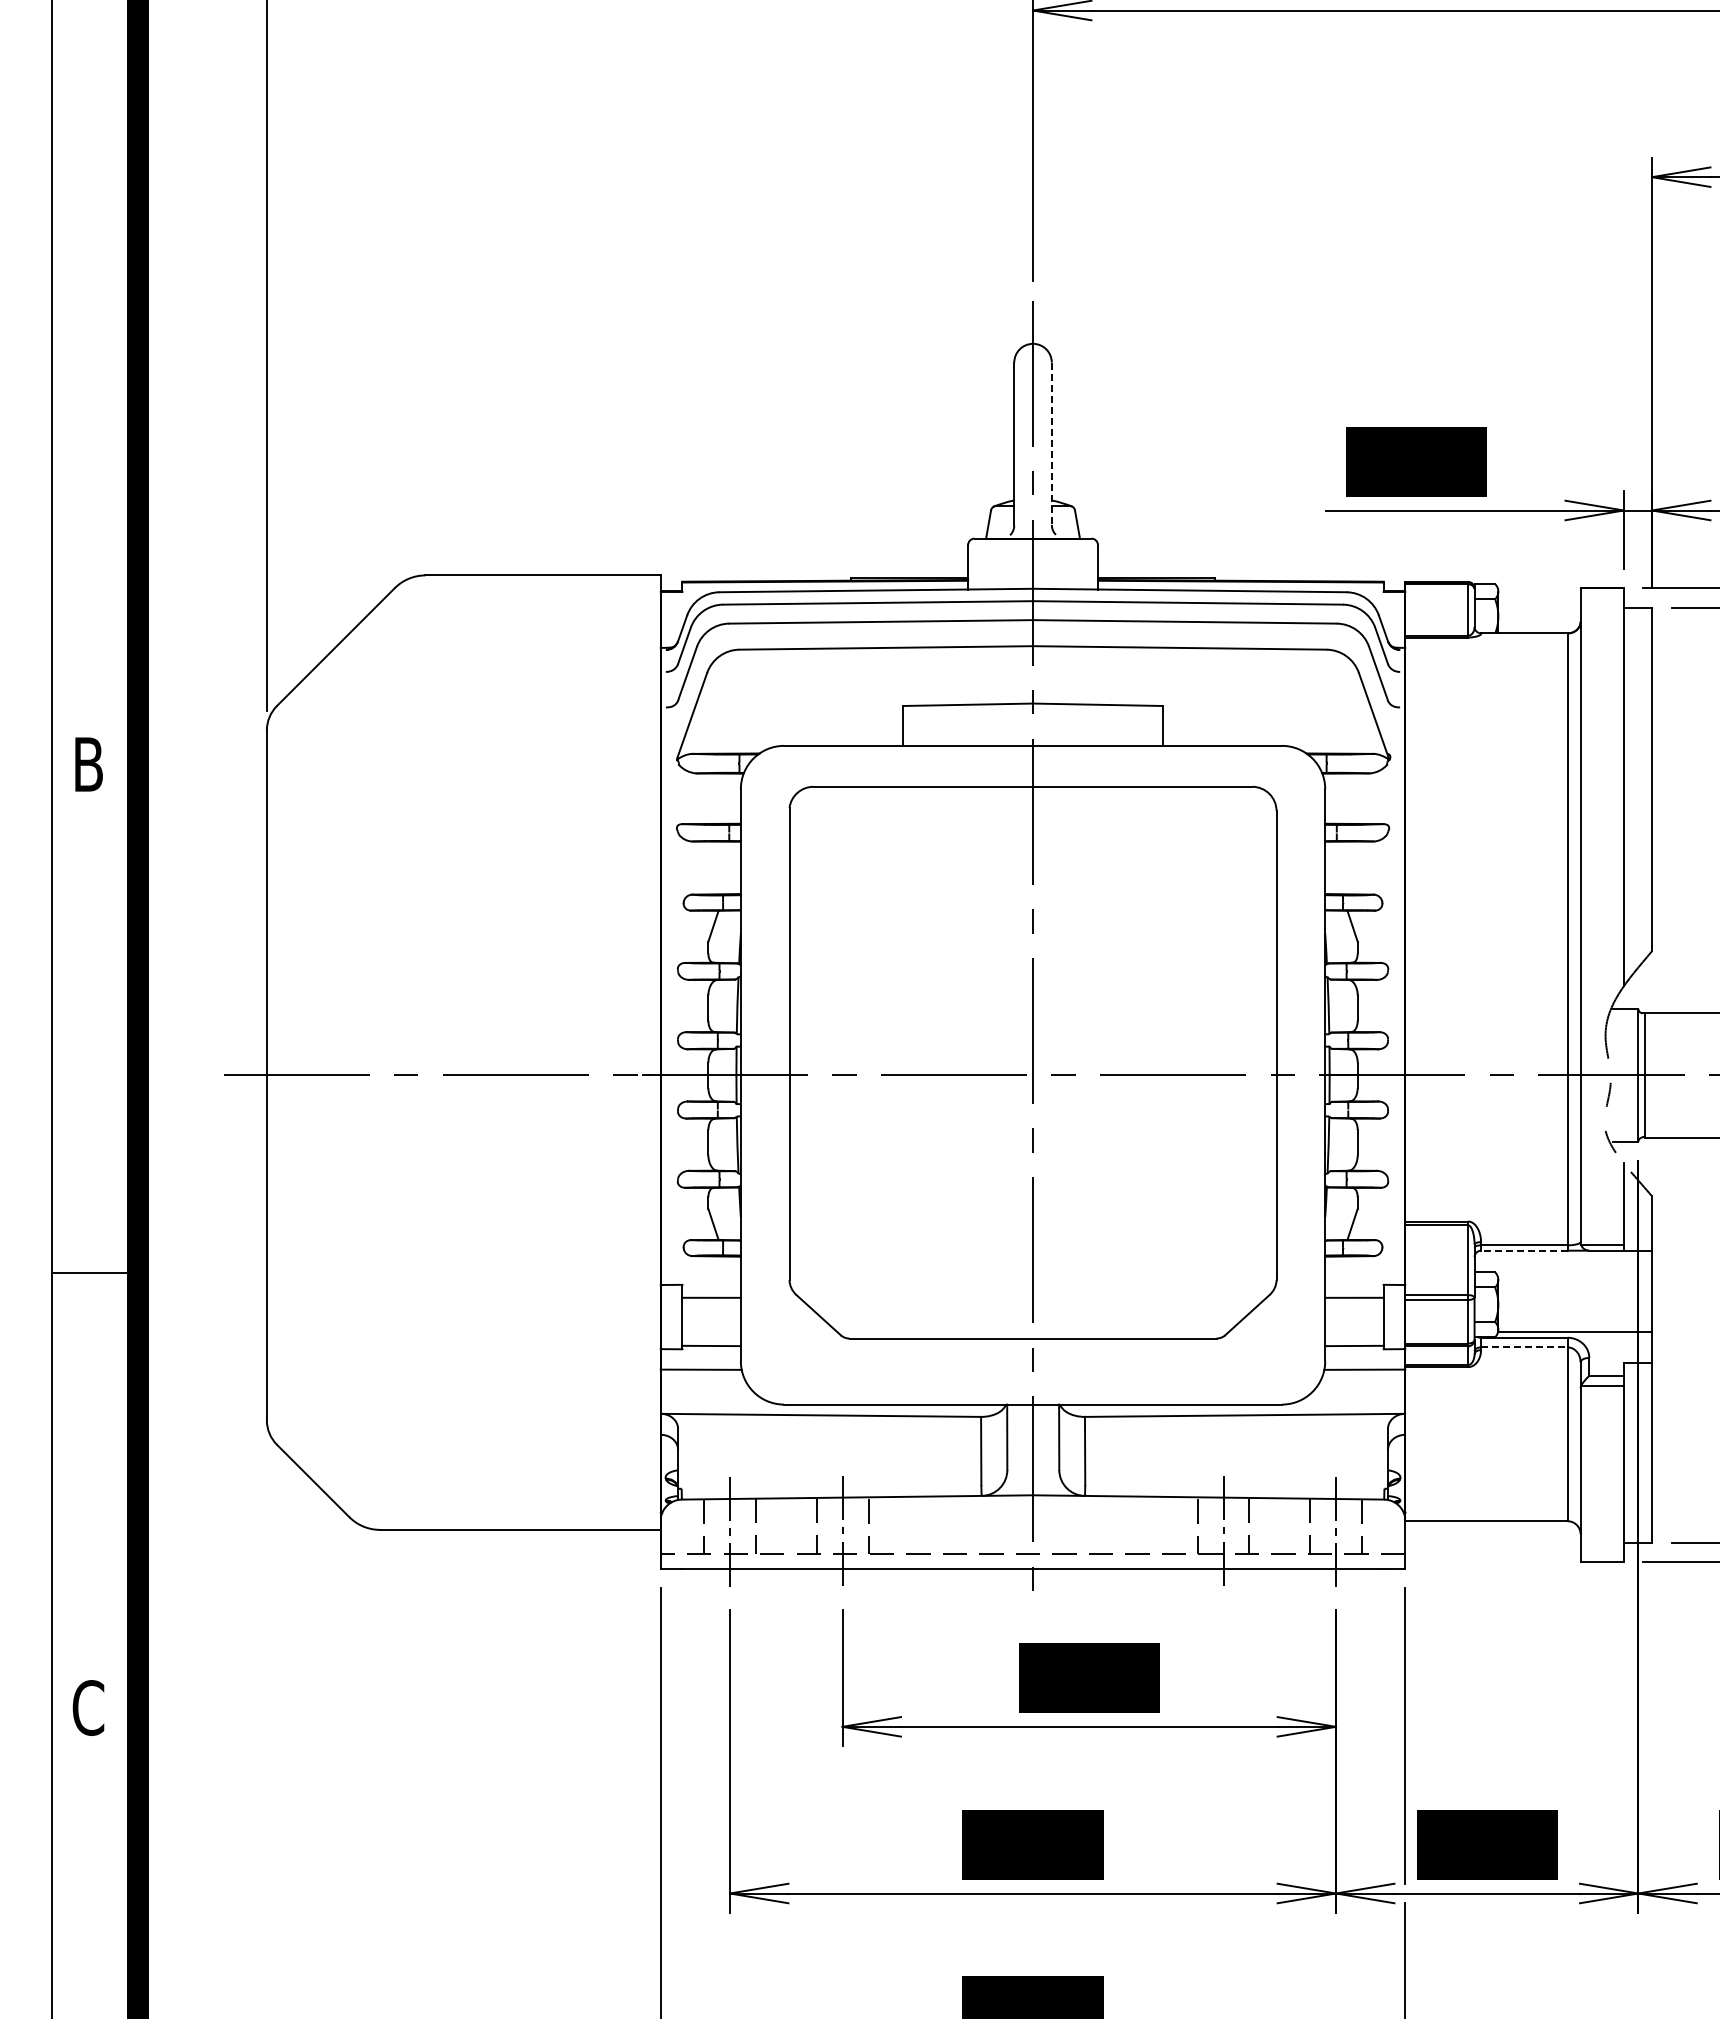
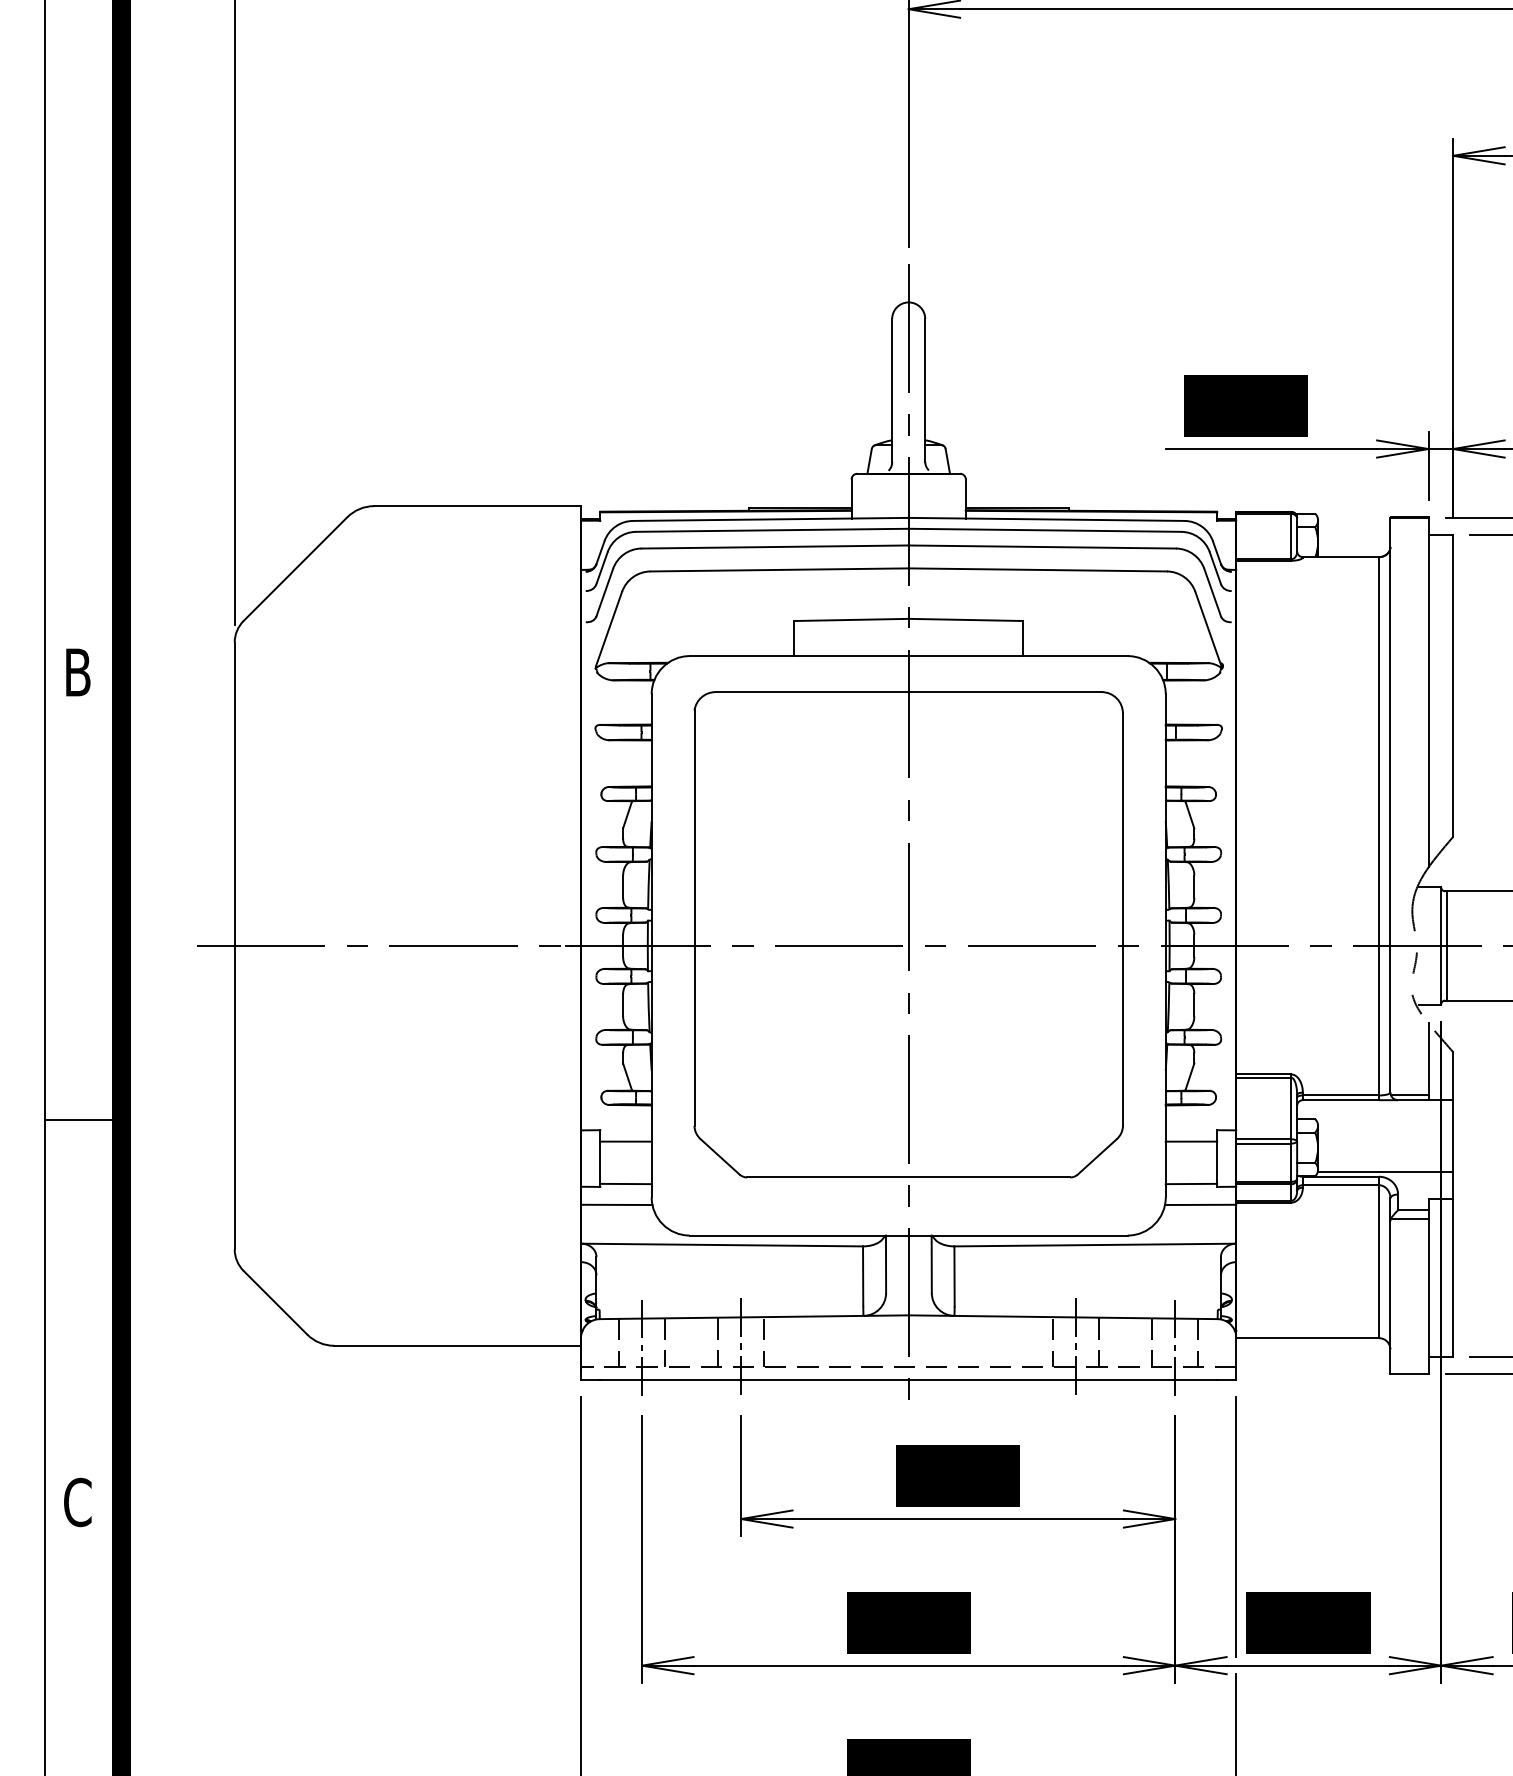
line: (1051, 444) -> (924, 390), dashed -> solid
line: (1523, 1250) -> (1340, 1100), dashed -> solid
line: (1524, 1347) -> (1341, 1185), dashed -> solid

